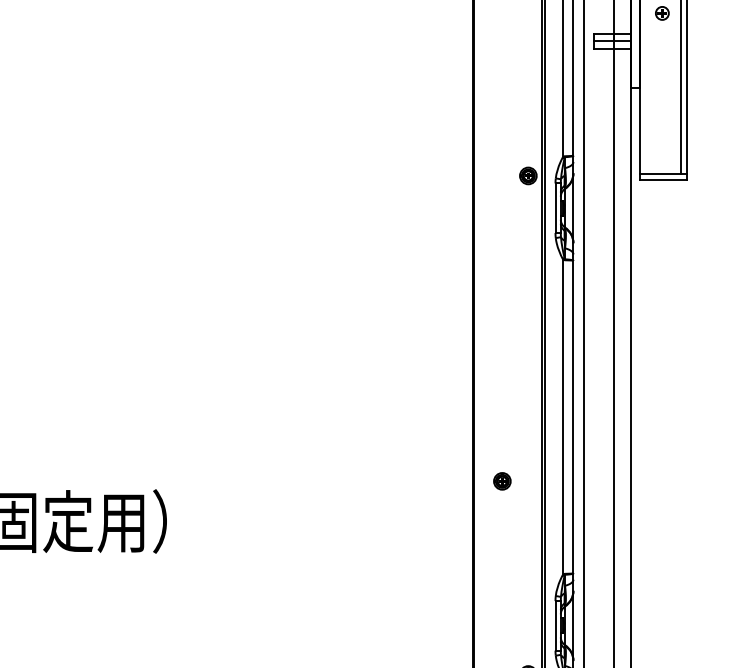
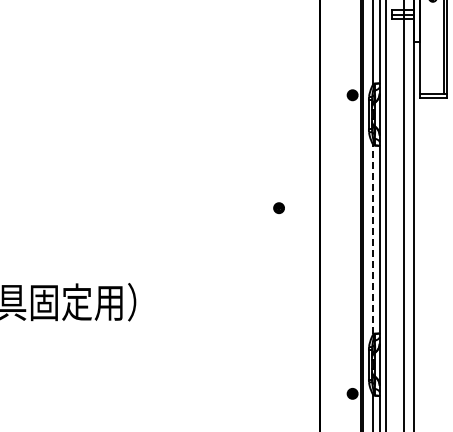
line: (563, 416) -> (373, 239), solid -> dashed
part: (501, 481) -> (278, 208), moved

